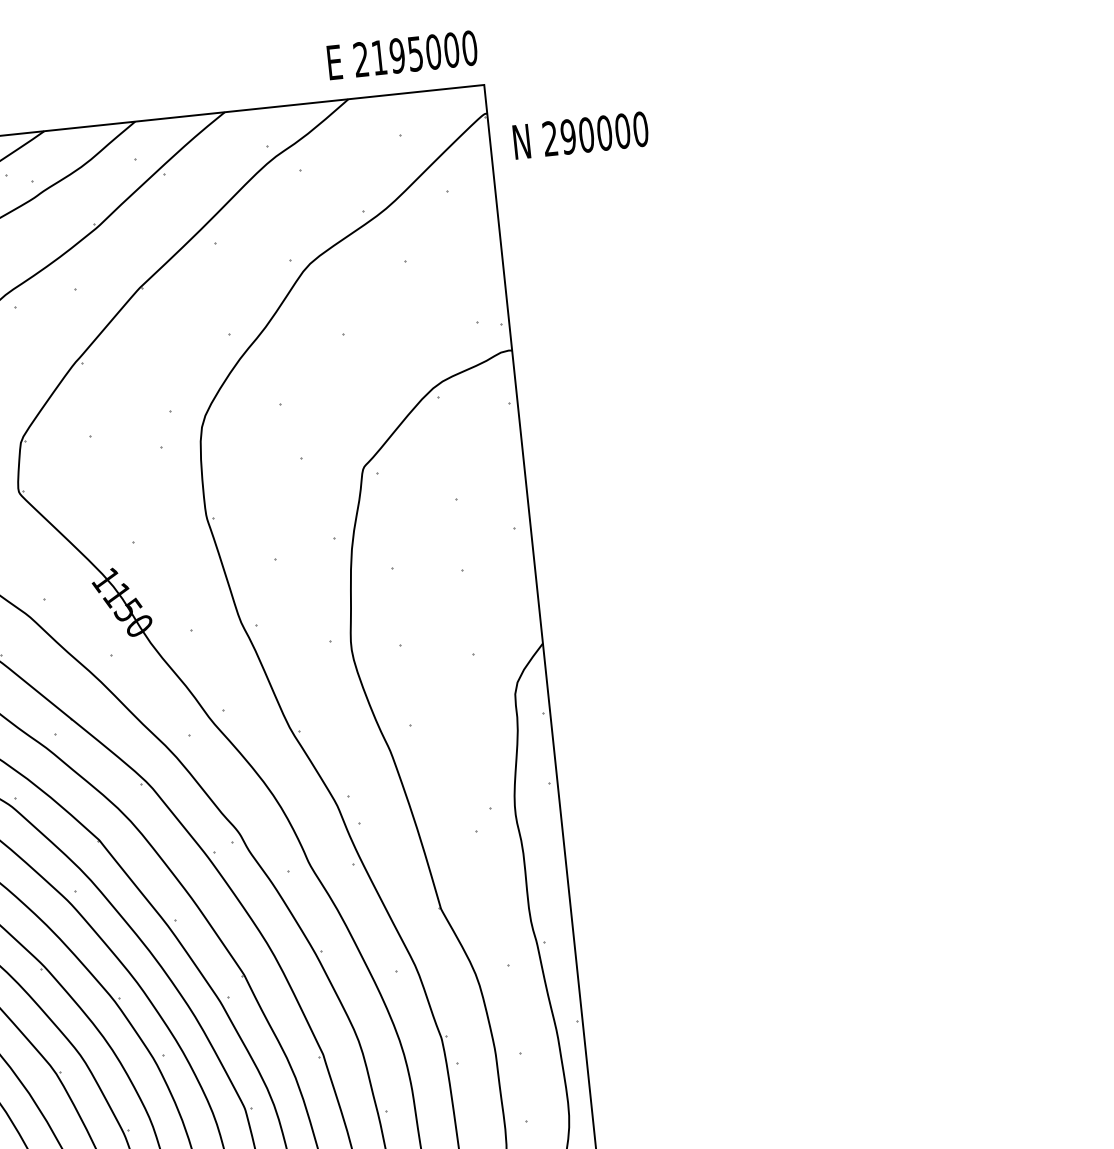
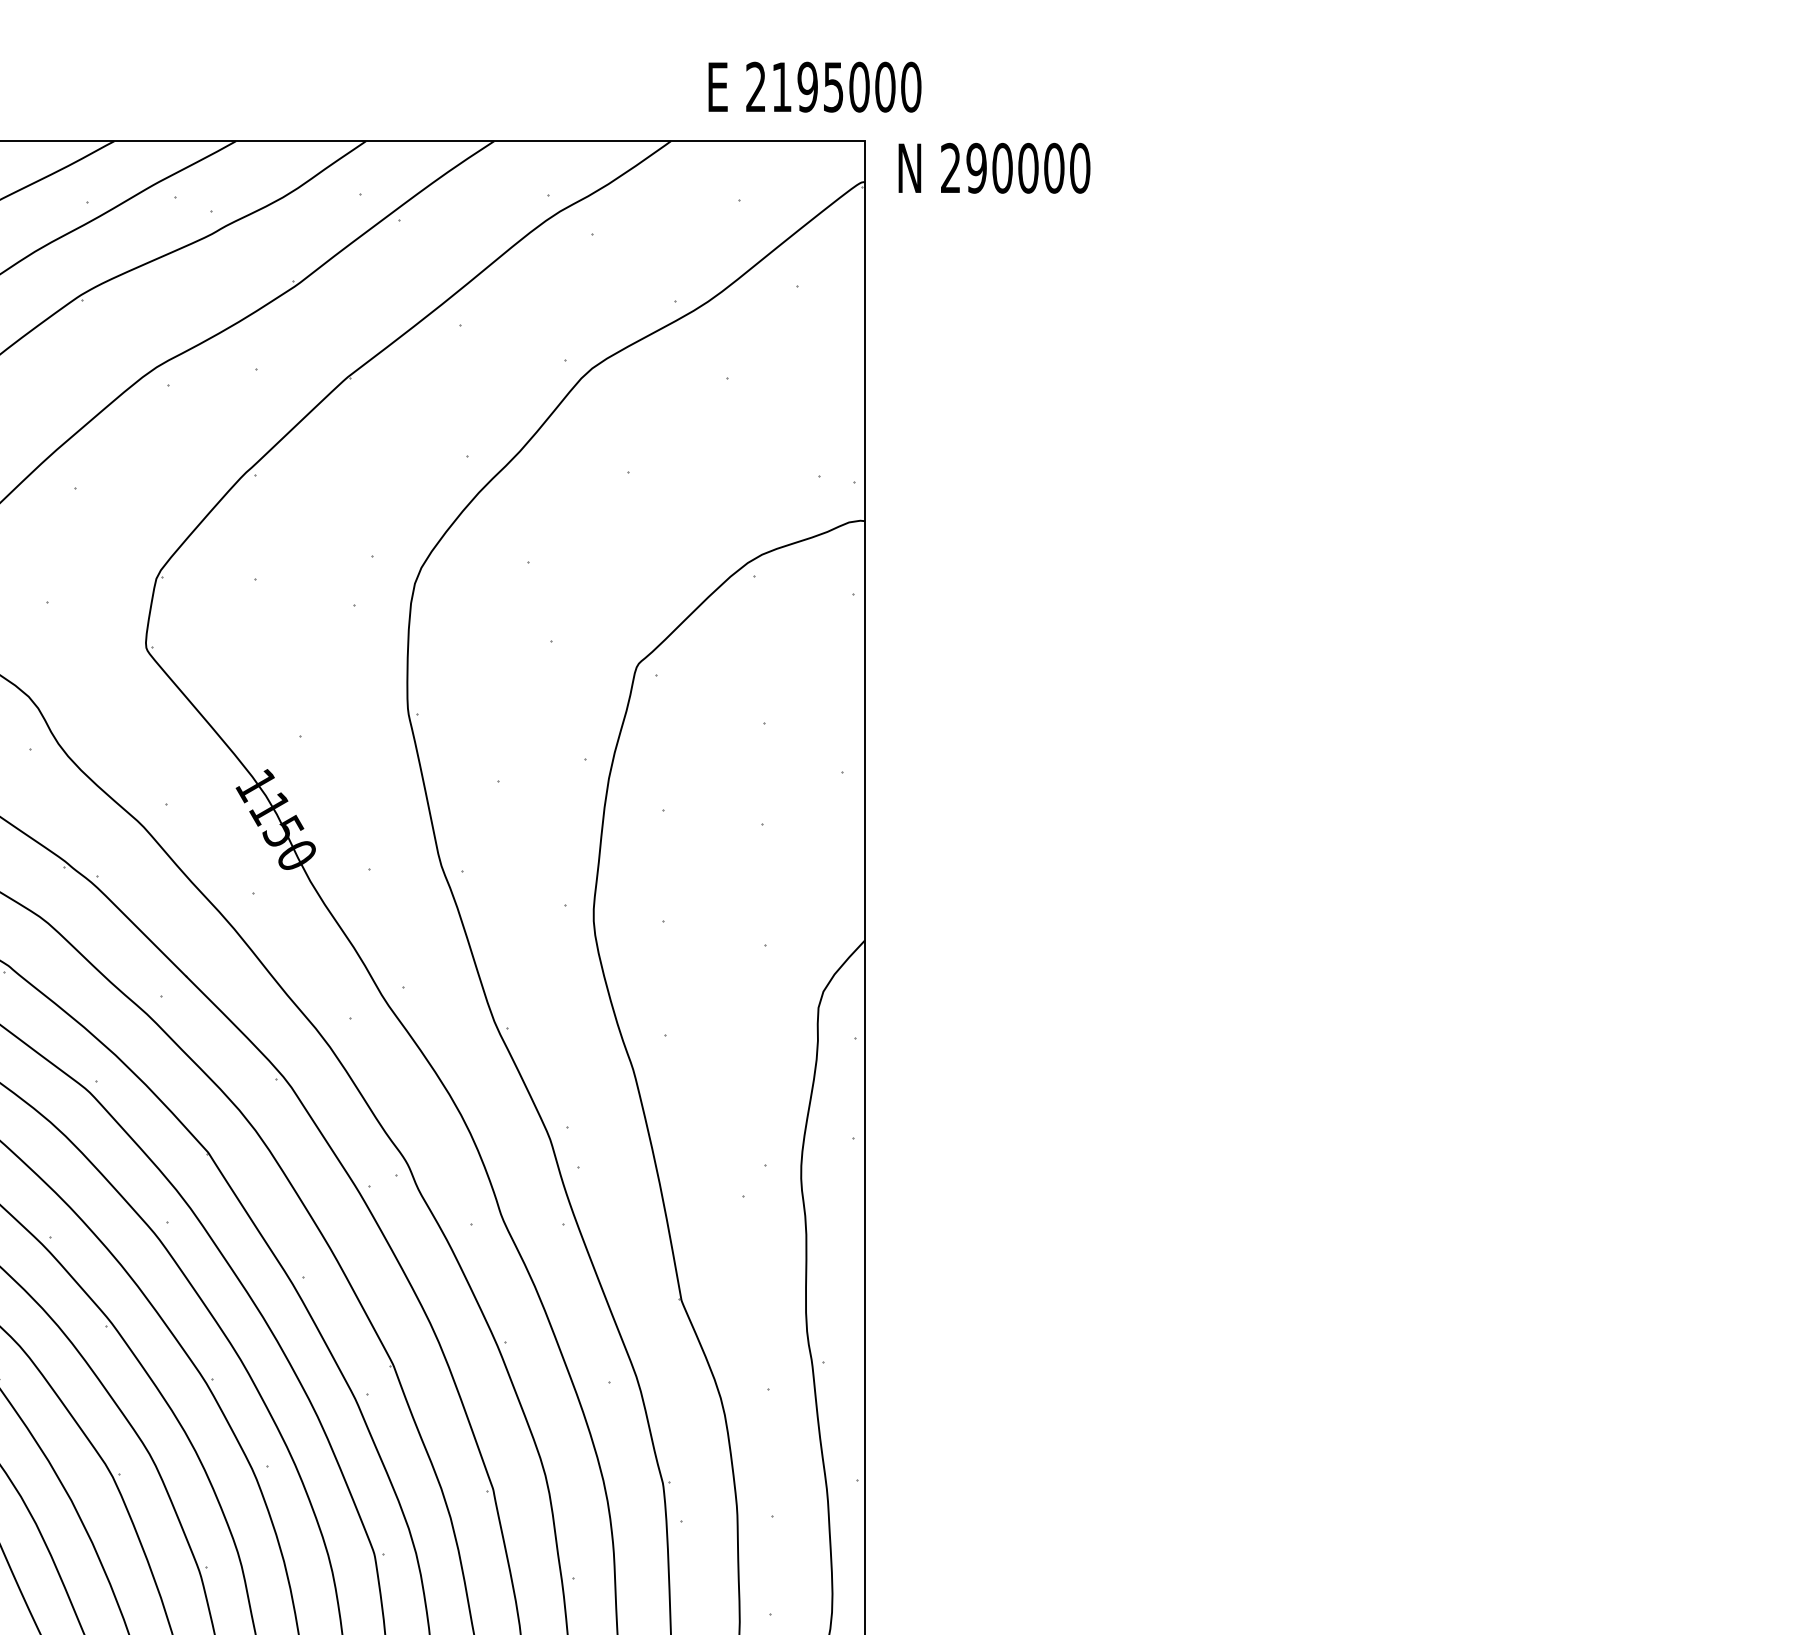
text: (402, 54) -> (814, 86), moved
text: (580, 135) -> (994, 167), moved

